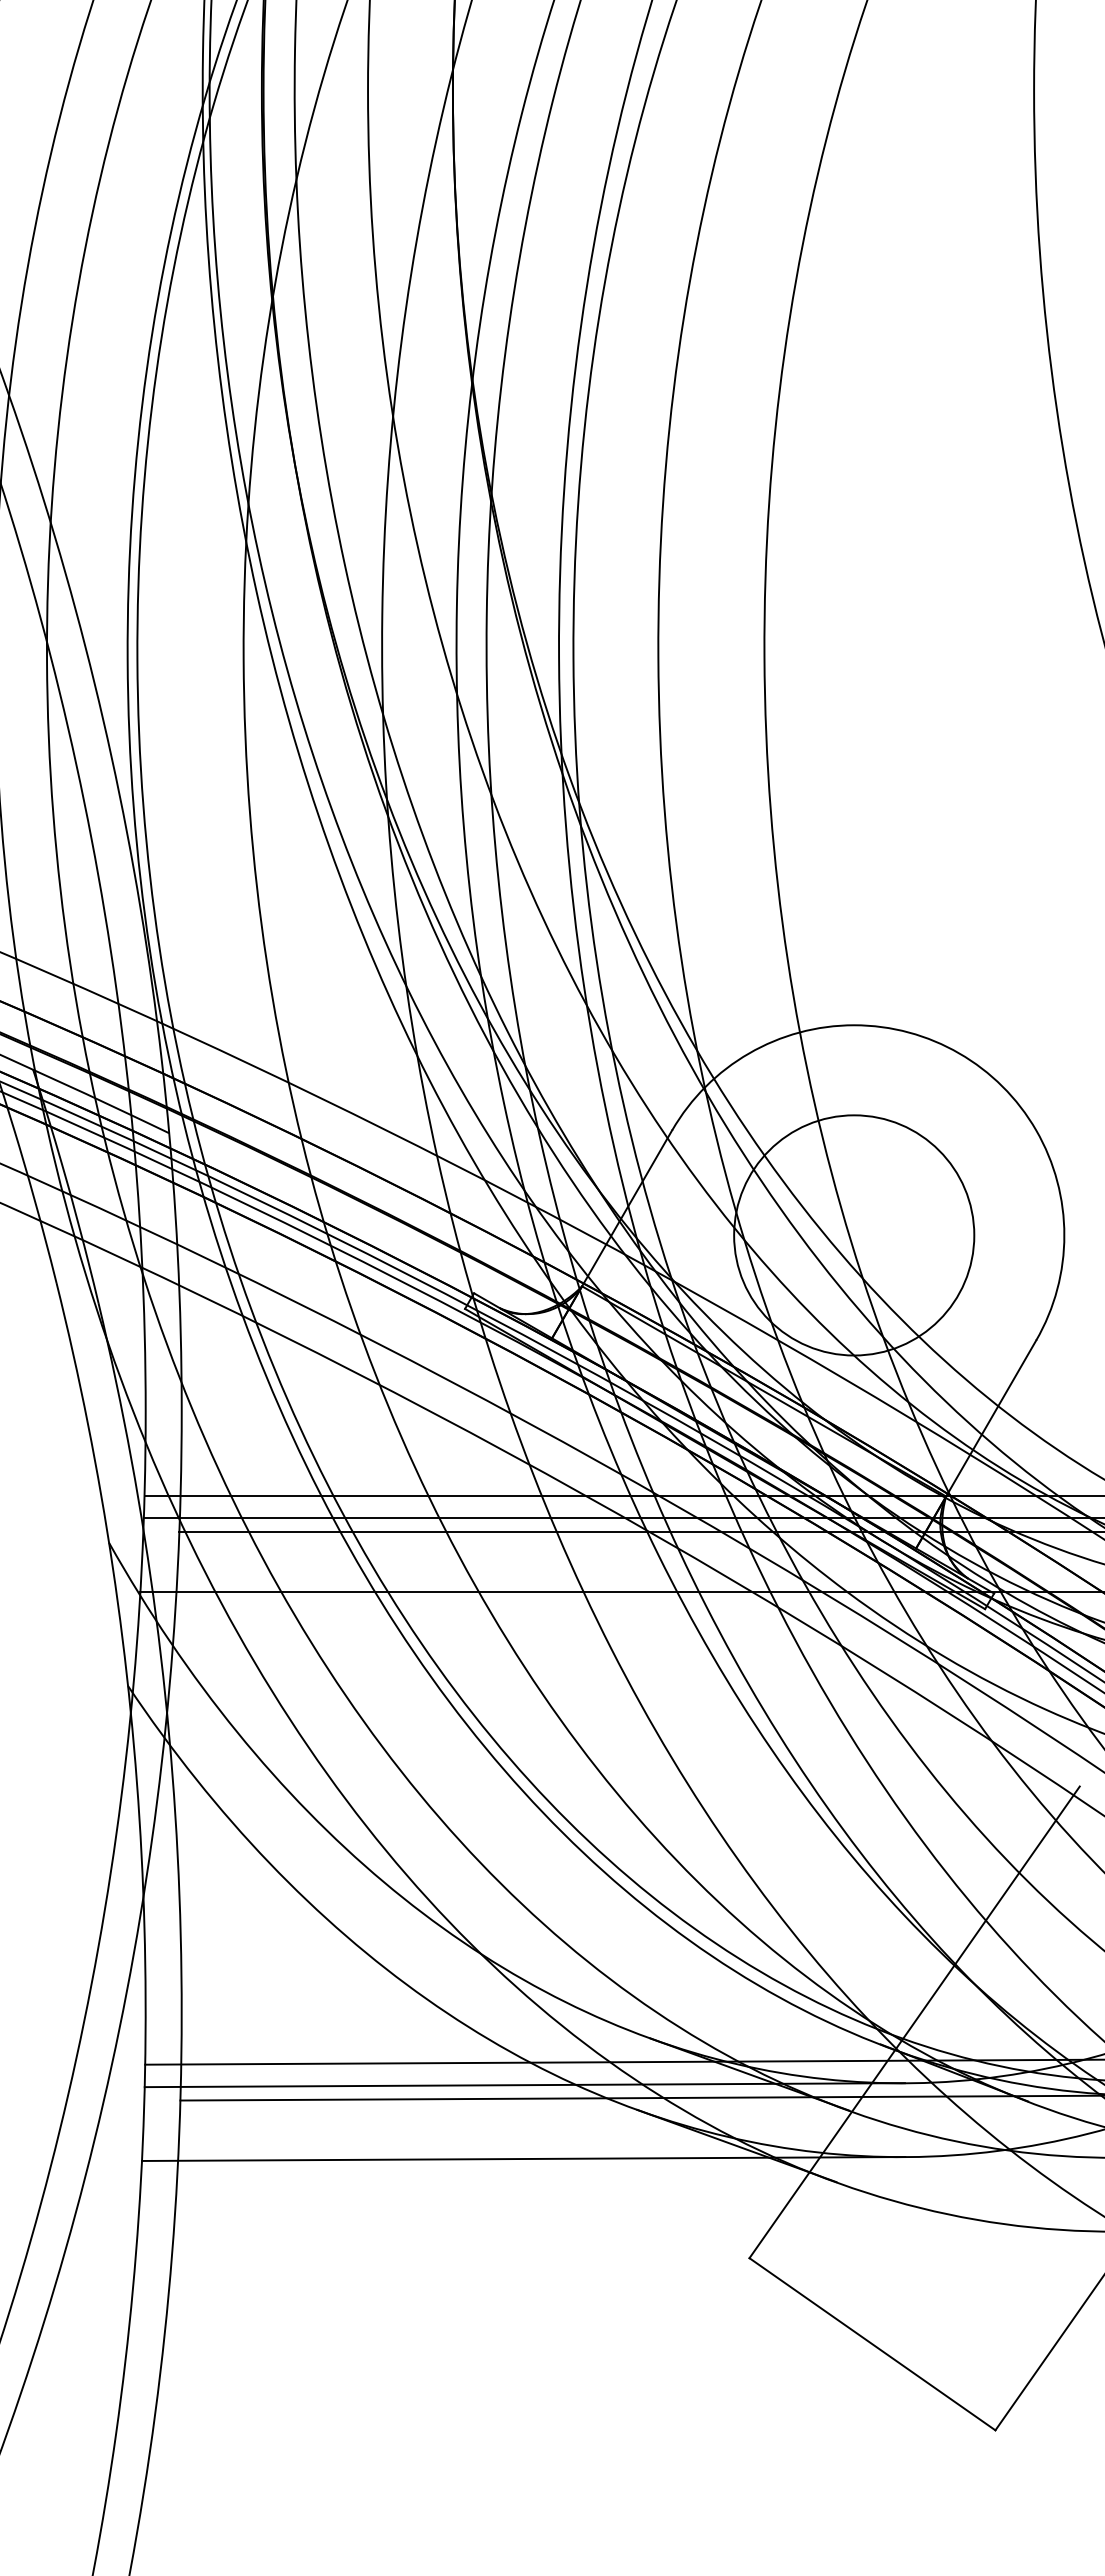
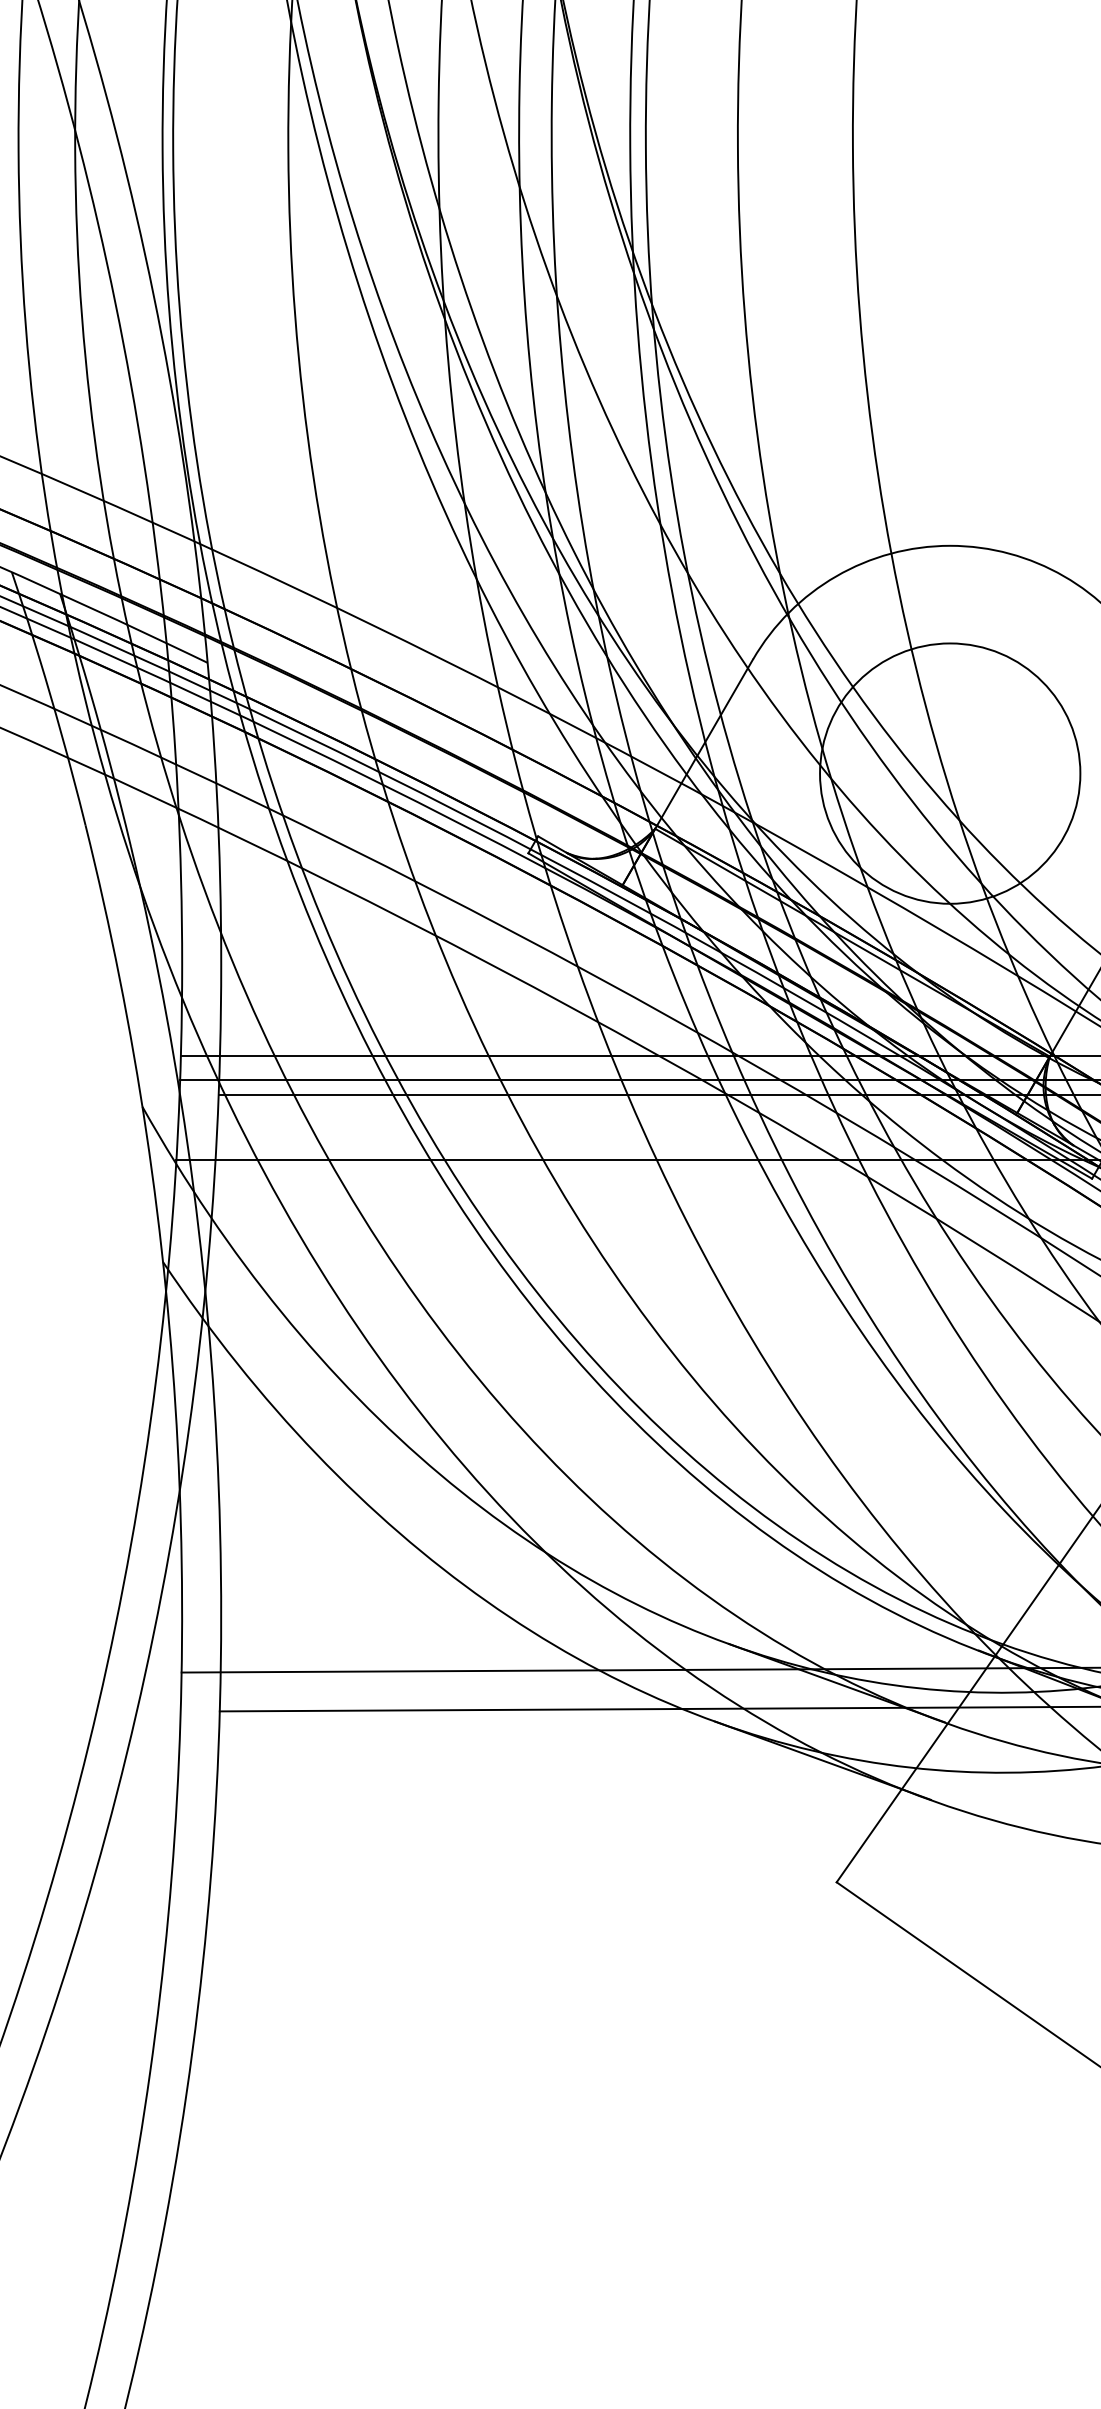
line: (524, 2085) -> (592, 1695), removed
line: (523, 2158) -> (591, 1774), removed

